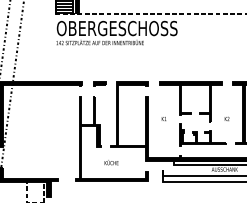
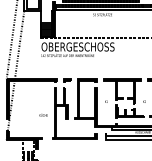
text: (111, 163) -> (43, 115), moved

